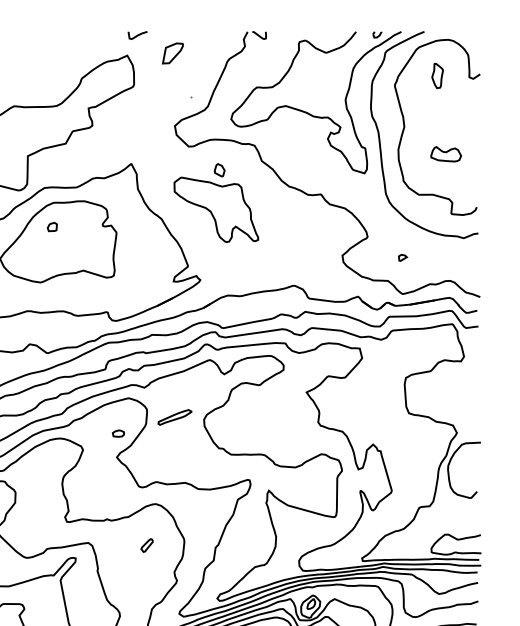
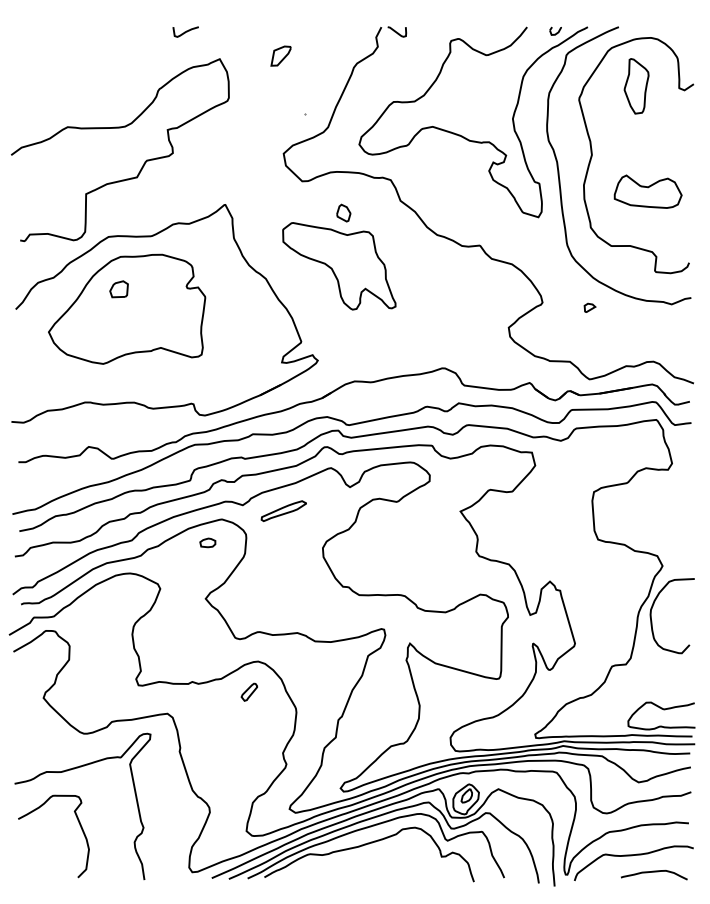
curve: (137, 35) -> (185, 31), moved
part: (172, 52) -> (280, 55), size x0.71
part: (437, 76) -> (636, 86), size x1.67
part: (445, 154) -> (647, 191), size x1.67
part: (51, 227) -> (118, 289), size x1.43
part: (402, 257) -> (589, 307), moved
part: (174, 416) -> (283, 510), moved
part: (118, 433) -> (207, 542), moved
part: (146, 544) -> (248, 691), moved

